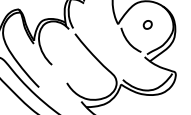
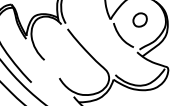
part: (147, 24) -> (139, 19), size x1.67

